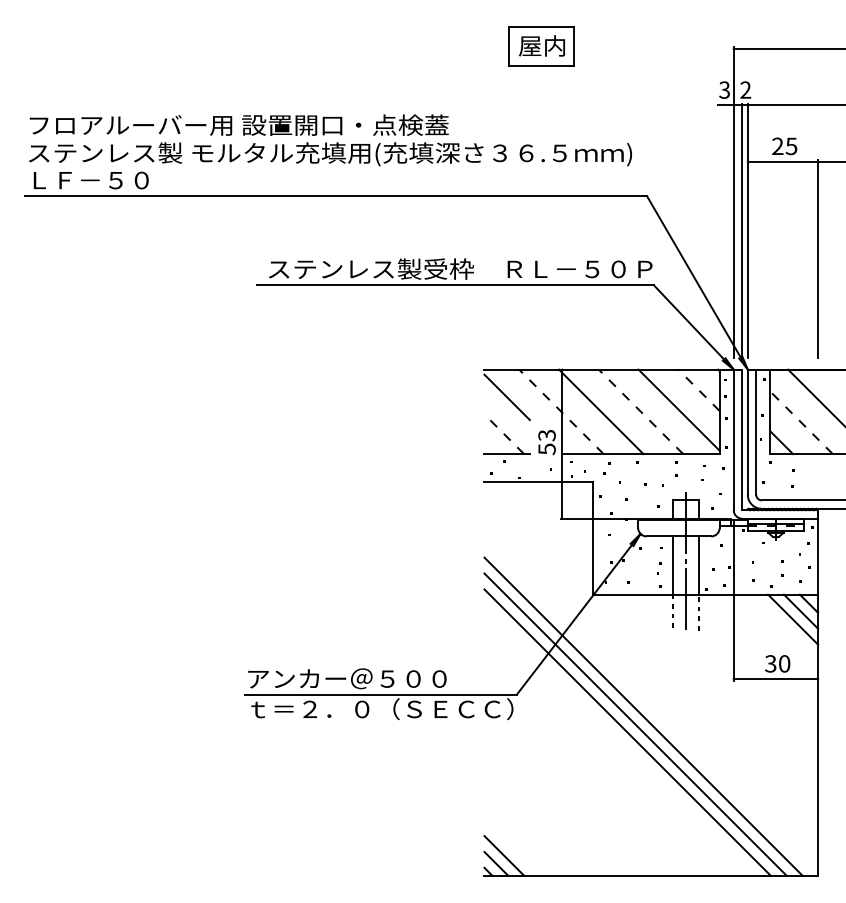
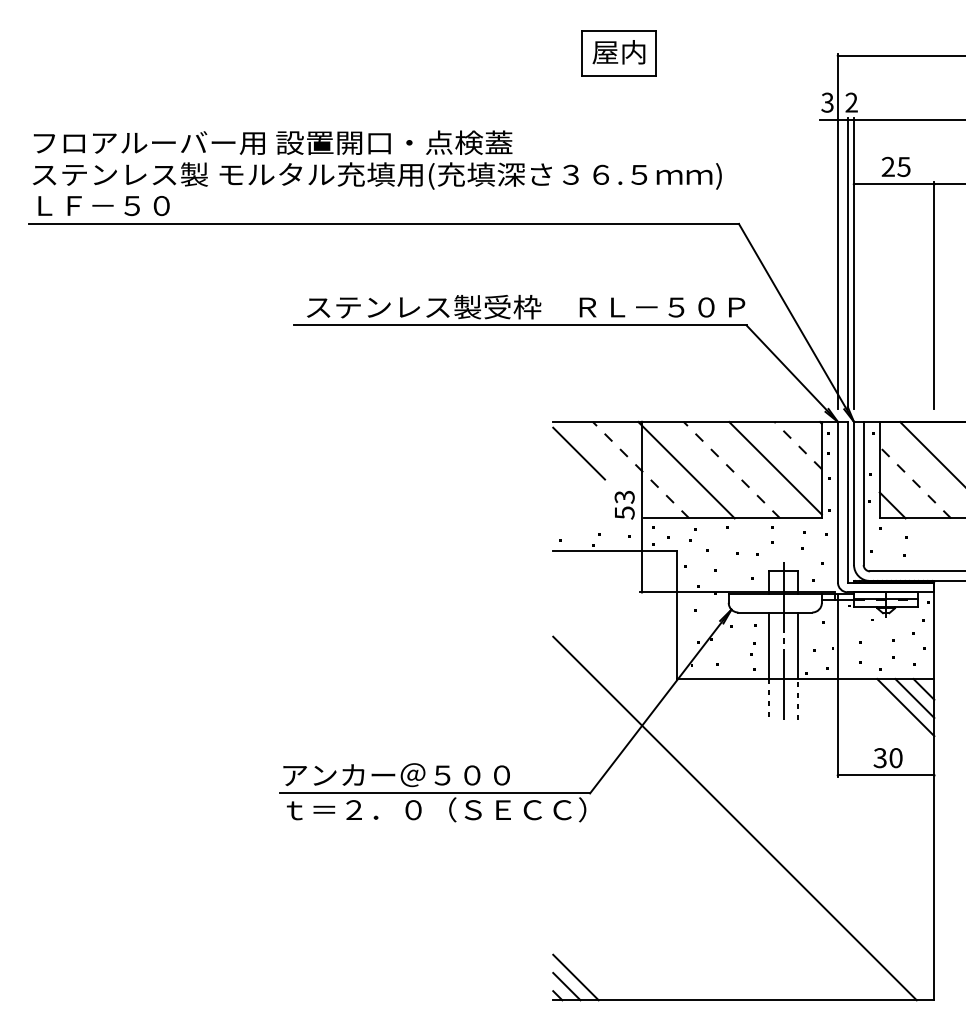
part: (506, 441) -> (578, 504), removed
line: (635, 724) -> (725, 827), removed
line: (627, 732) -> (716, 836), removed

